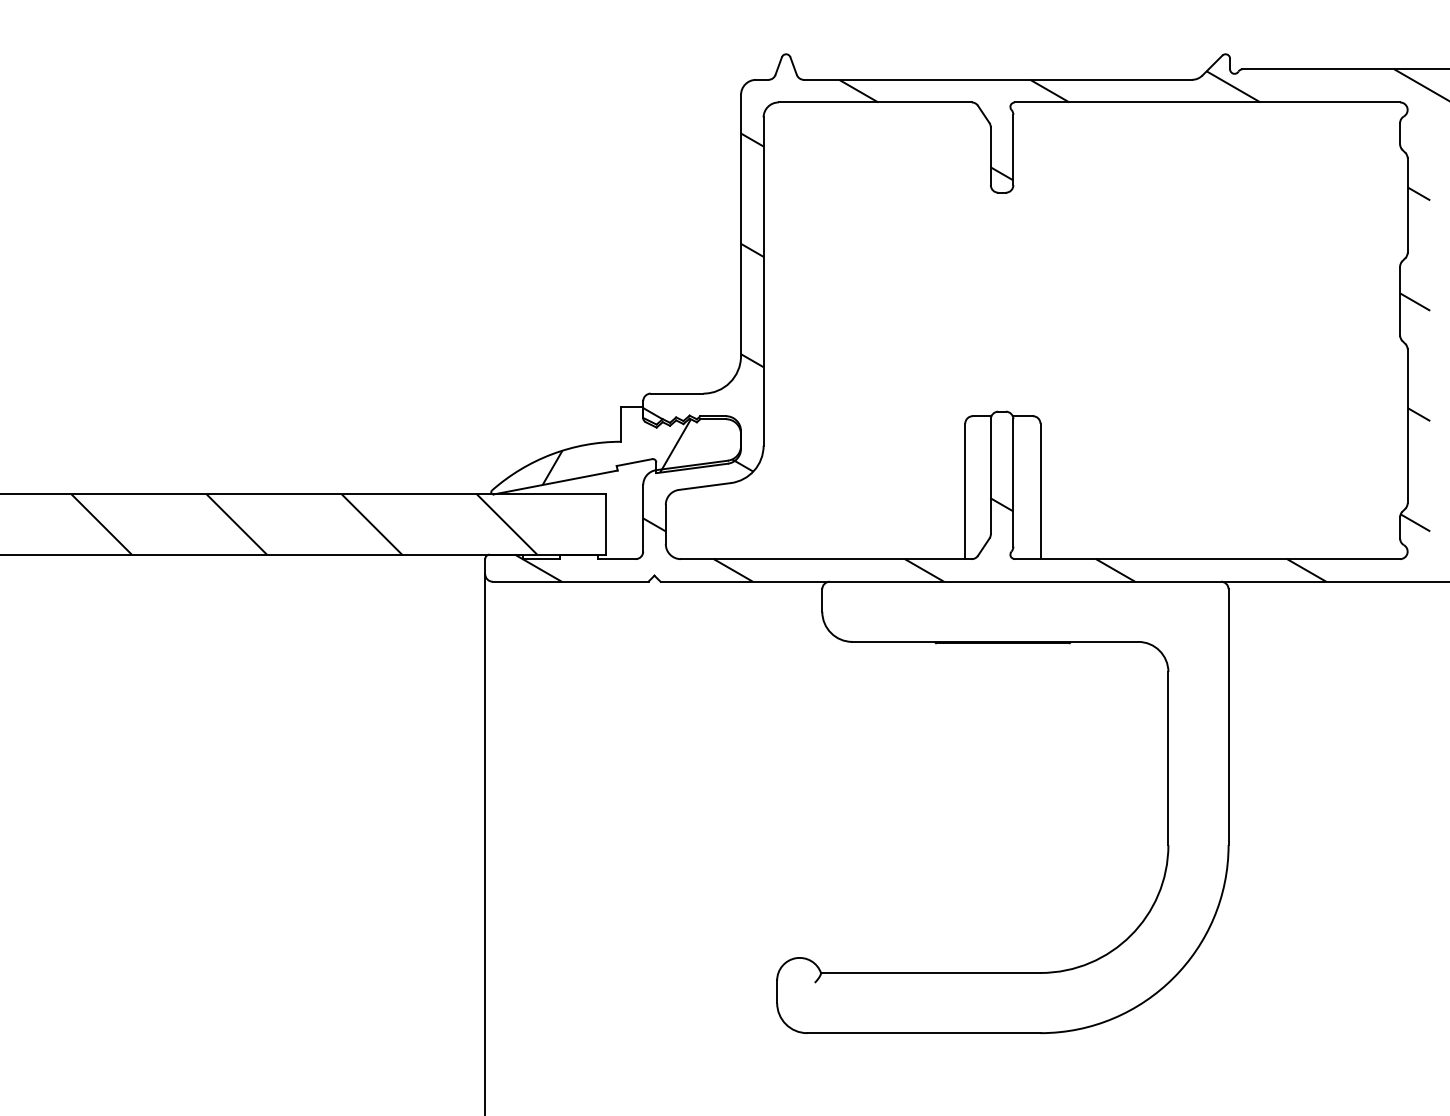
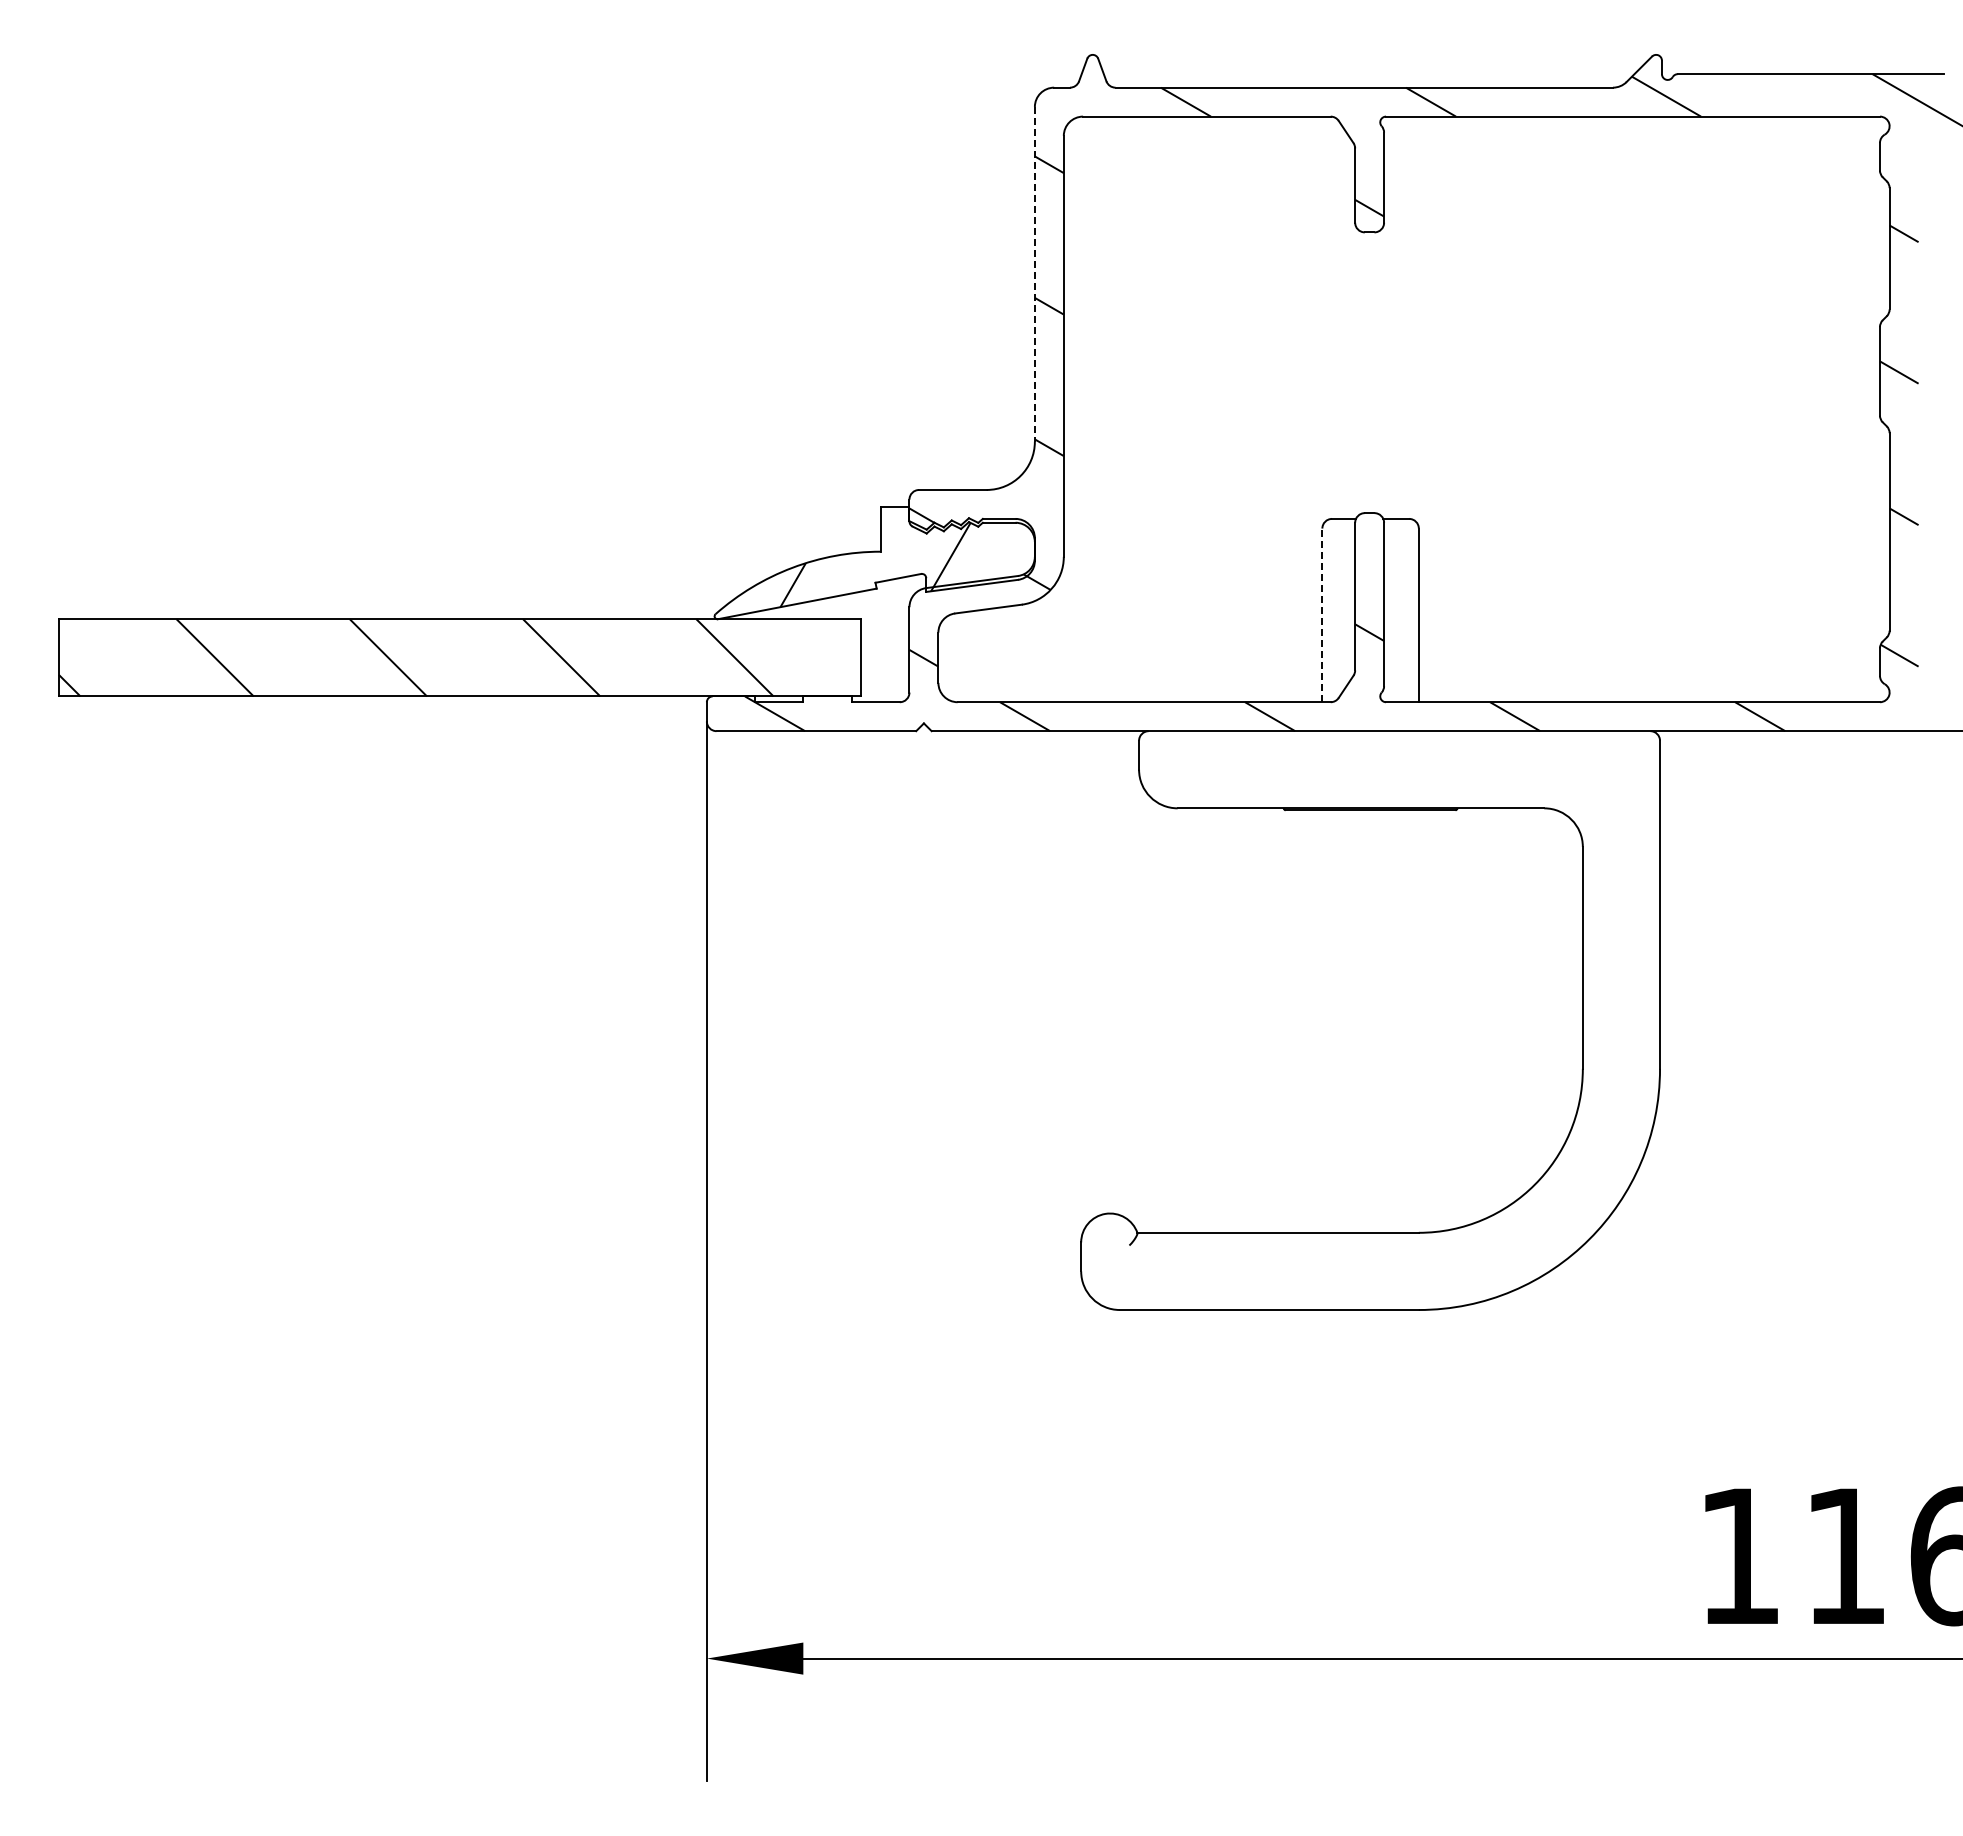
line: (740, 225) -> (1034, 274), solid -> dashed
line: (965, 491) -> (1322, 615), solid -> dashed

